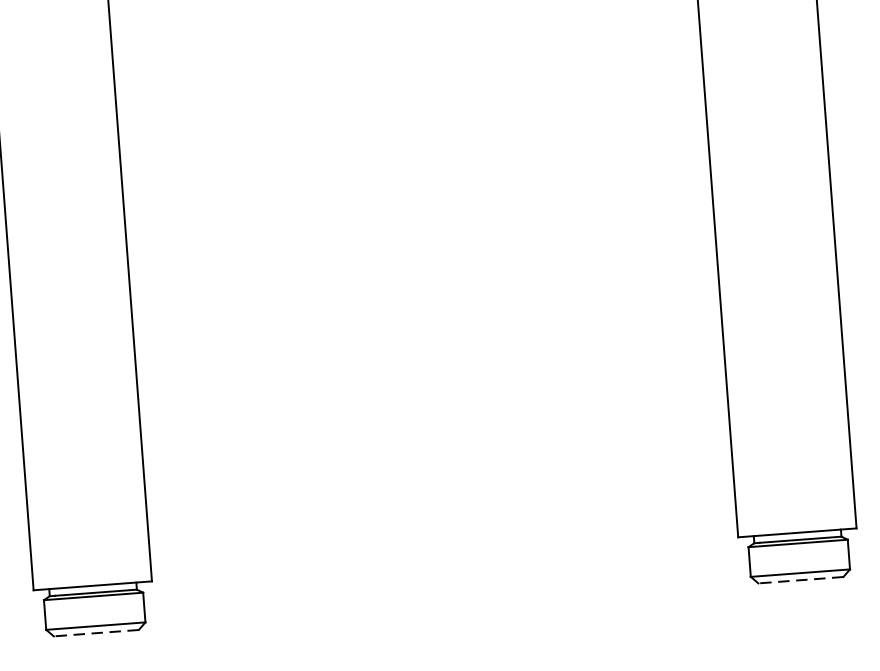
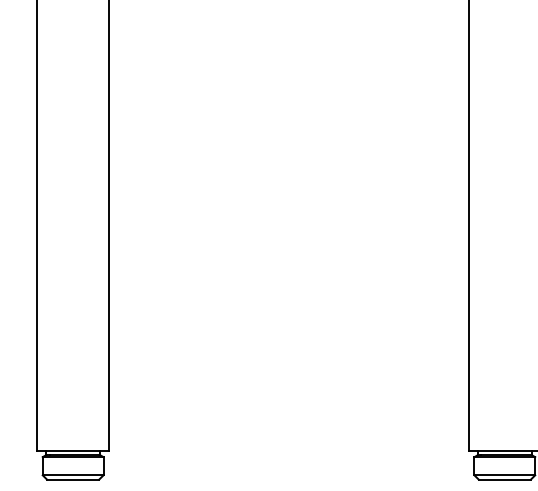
line: (800, 579) -> (504, 479), dashed -> solid
line: (95, 633) -> (72, 479), dashed -> solid

